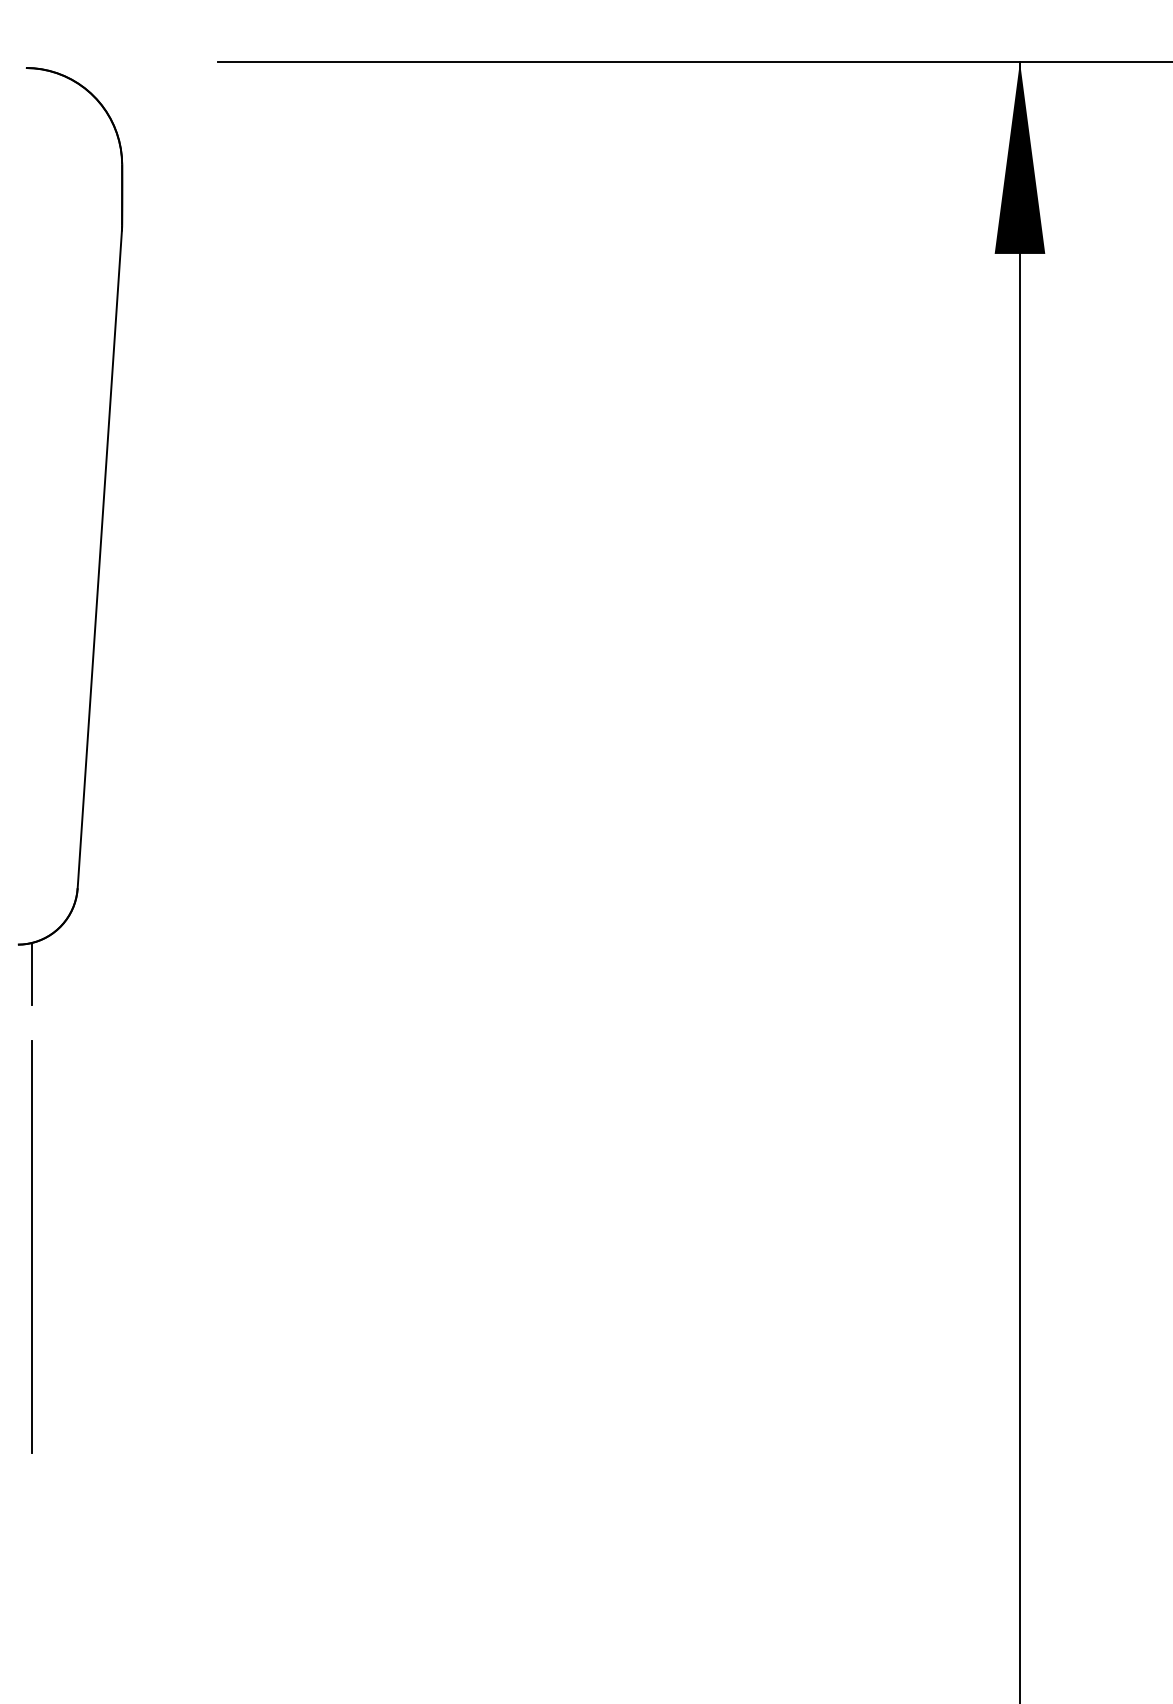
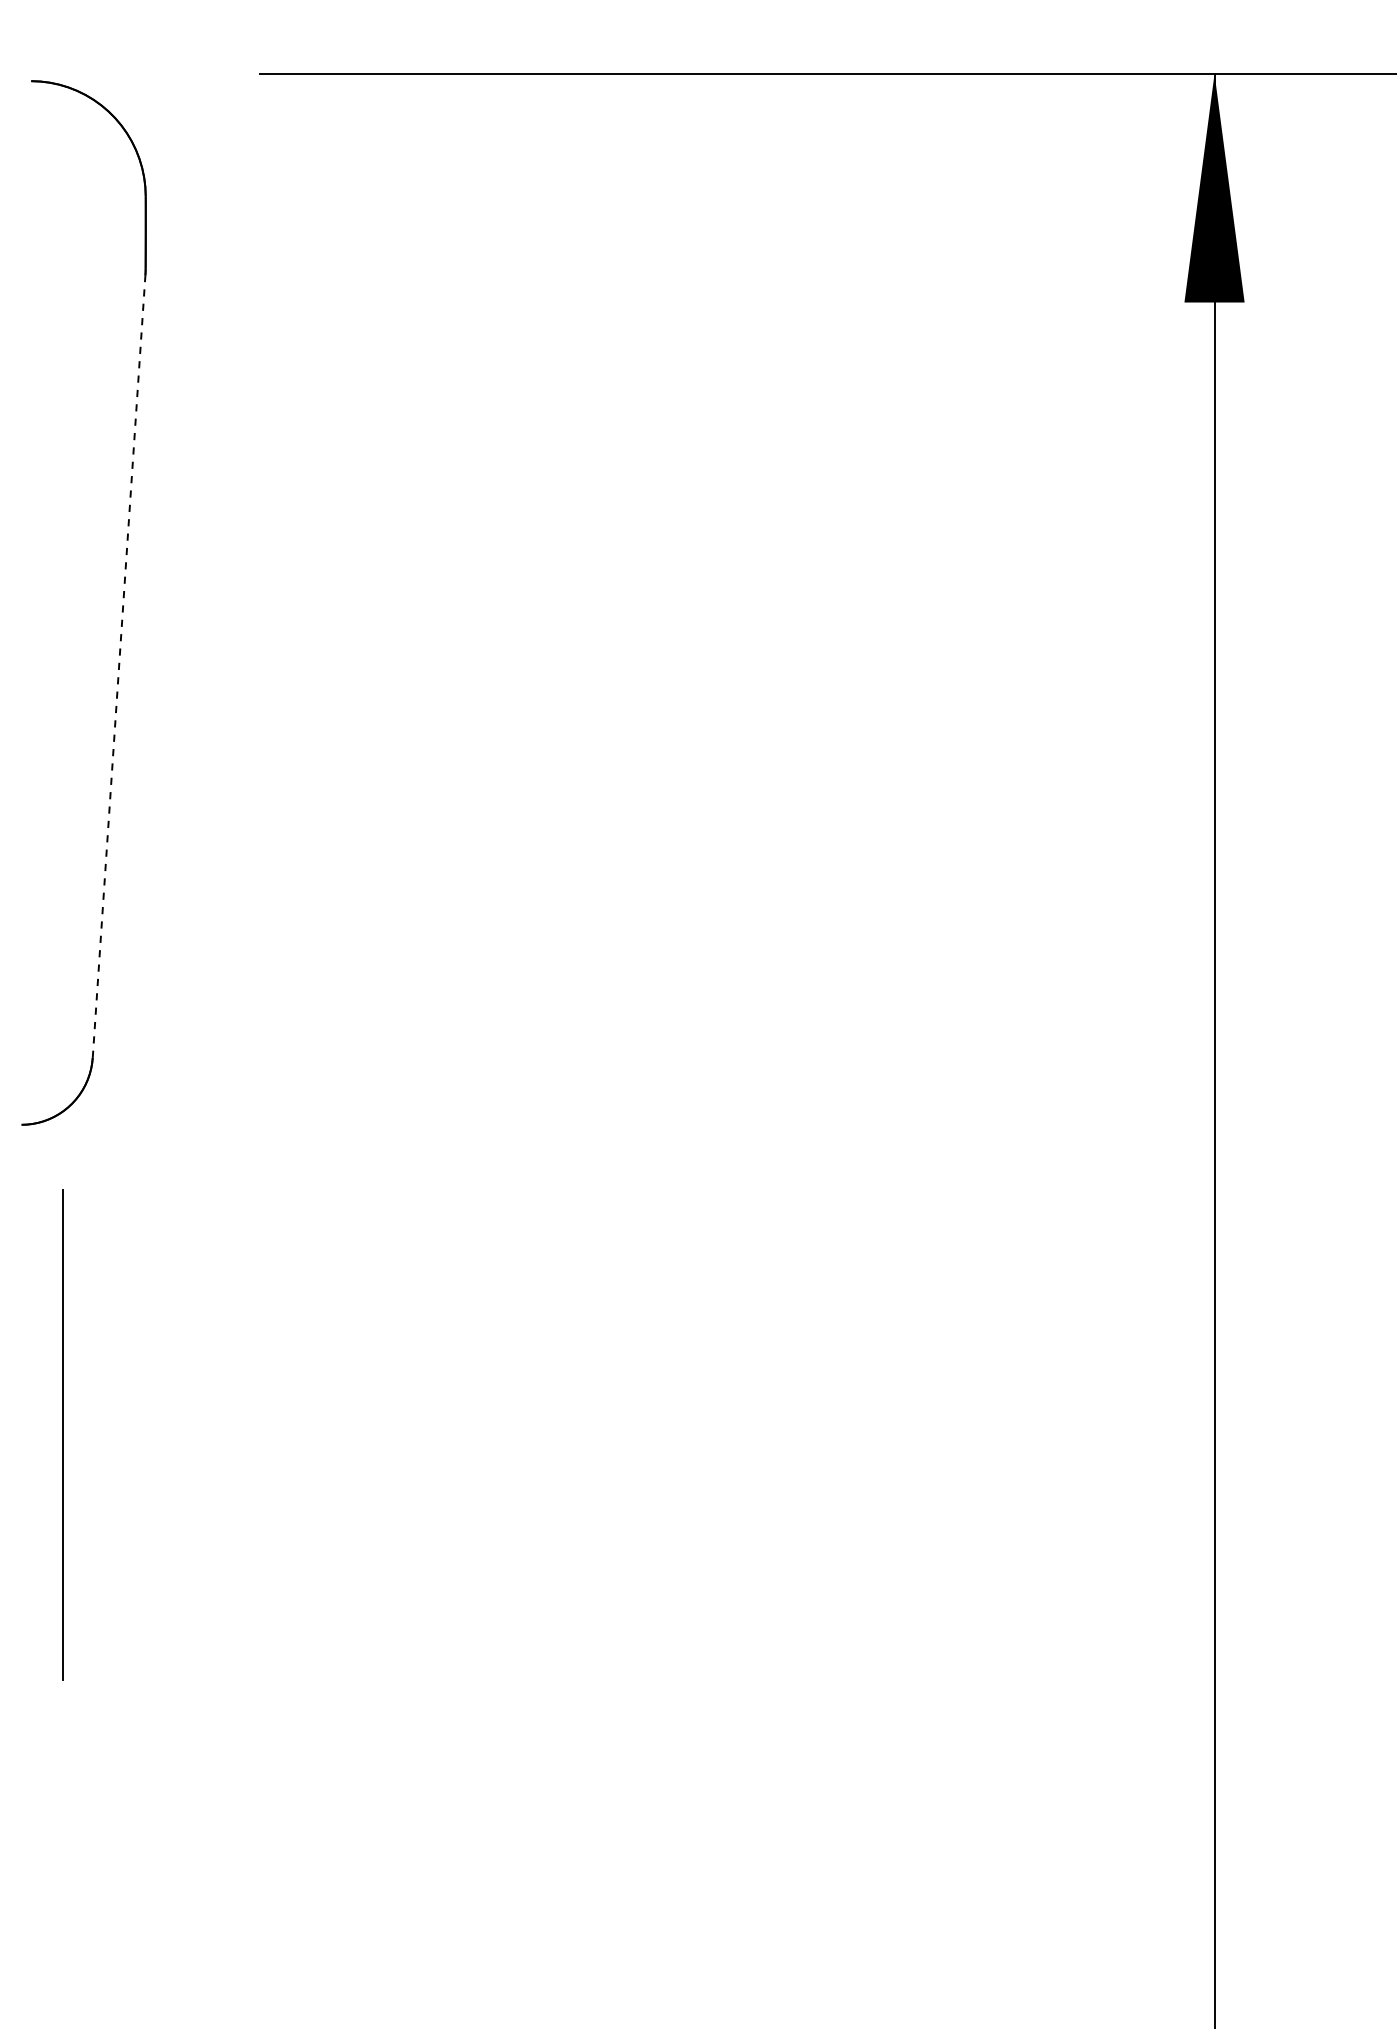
line: (100, 559) -> (119, 666), solid -> dashed
line: (31, 973) -> (37, 1159), removed
line: (31, 1246) -> (62, 1434), moved

